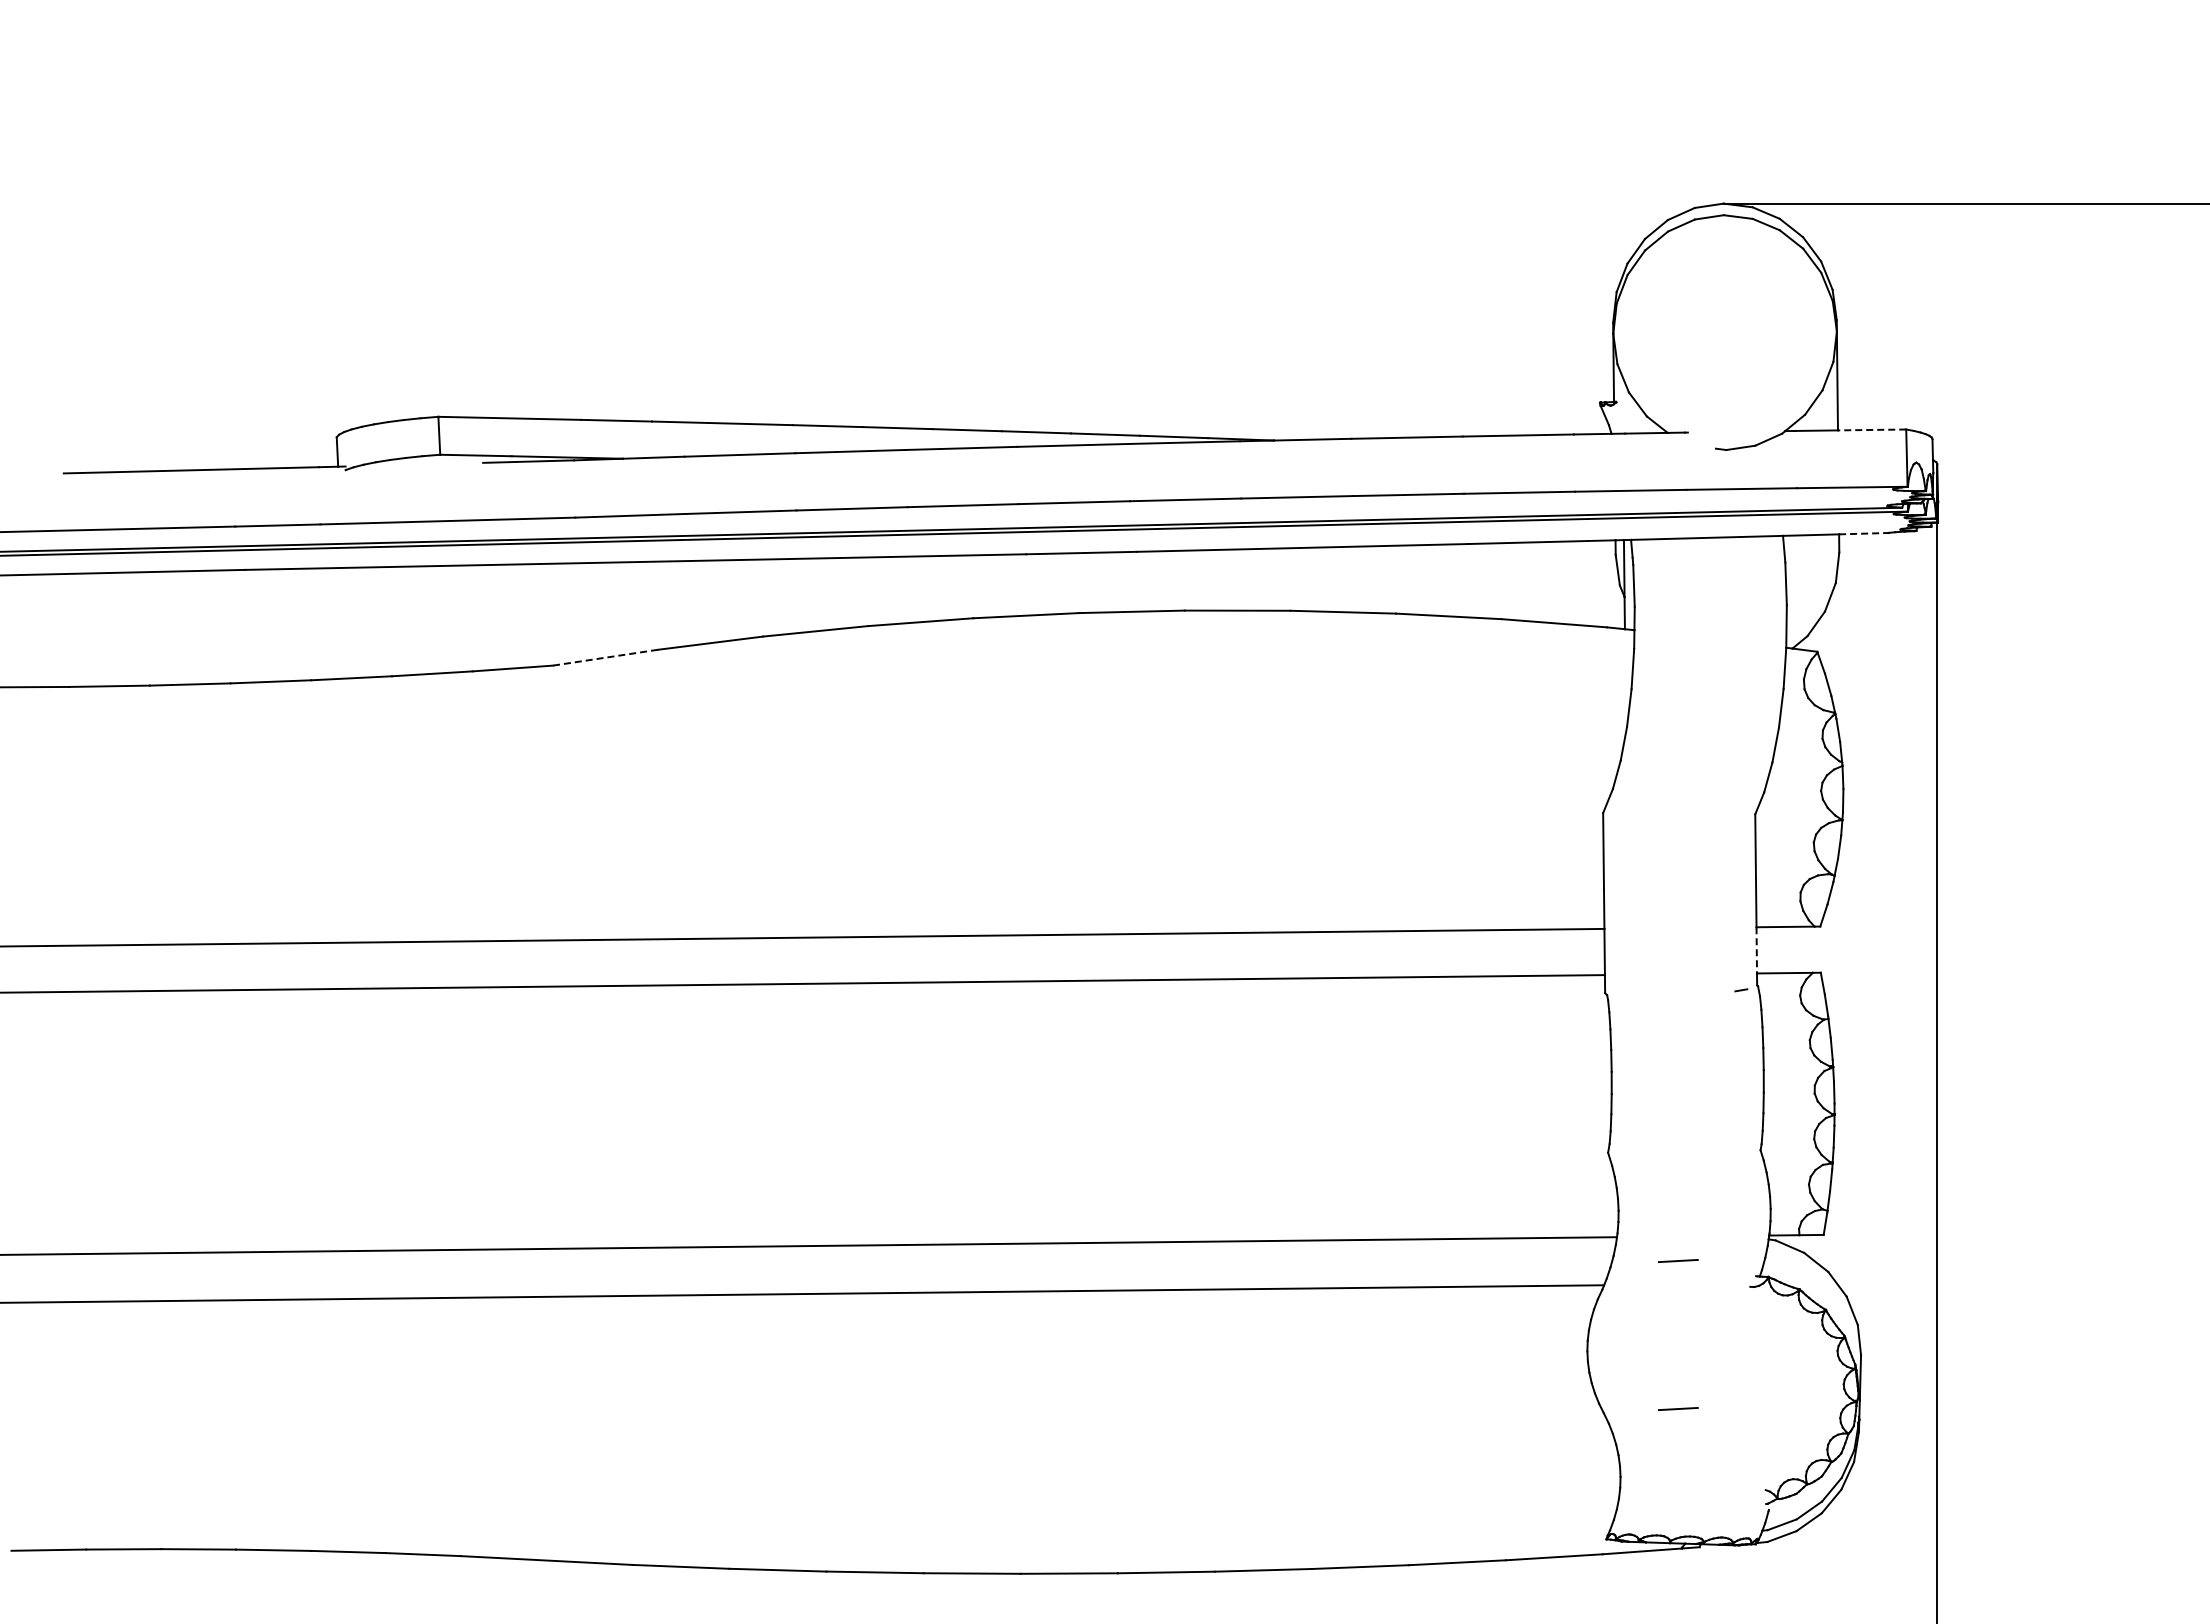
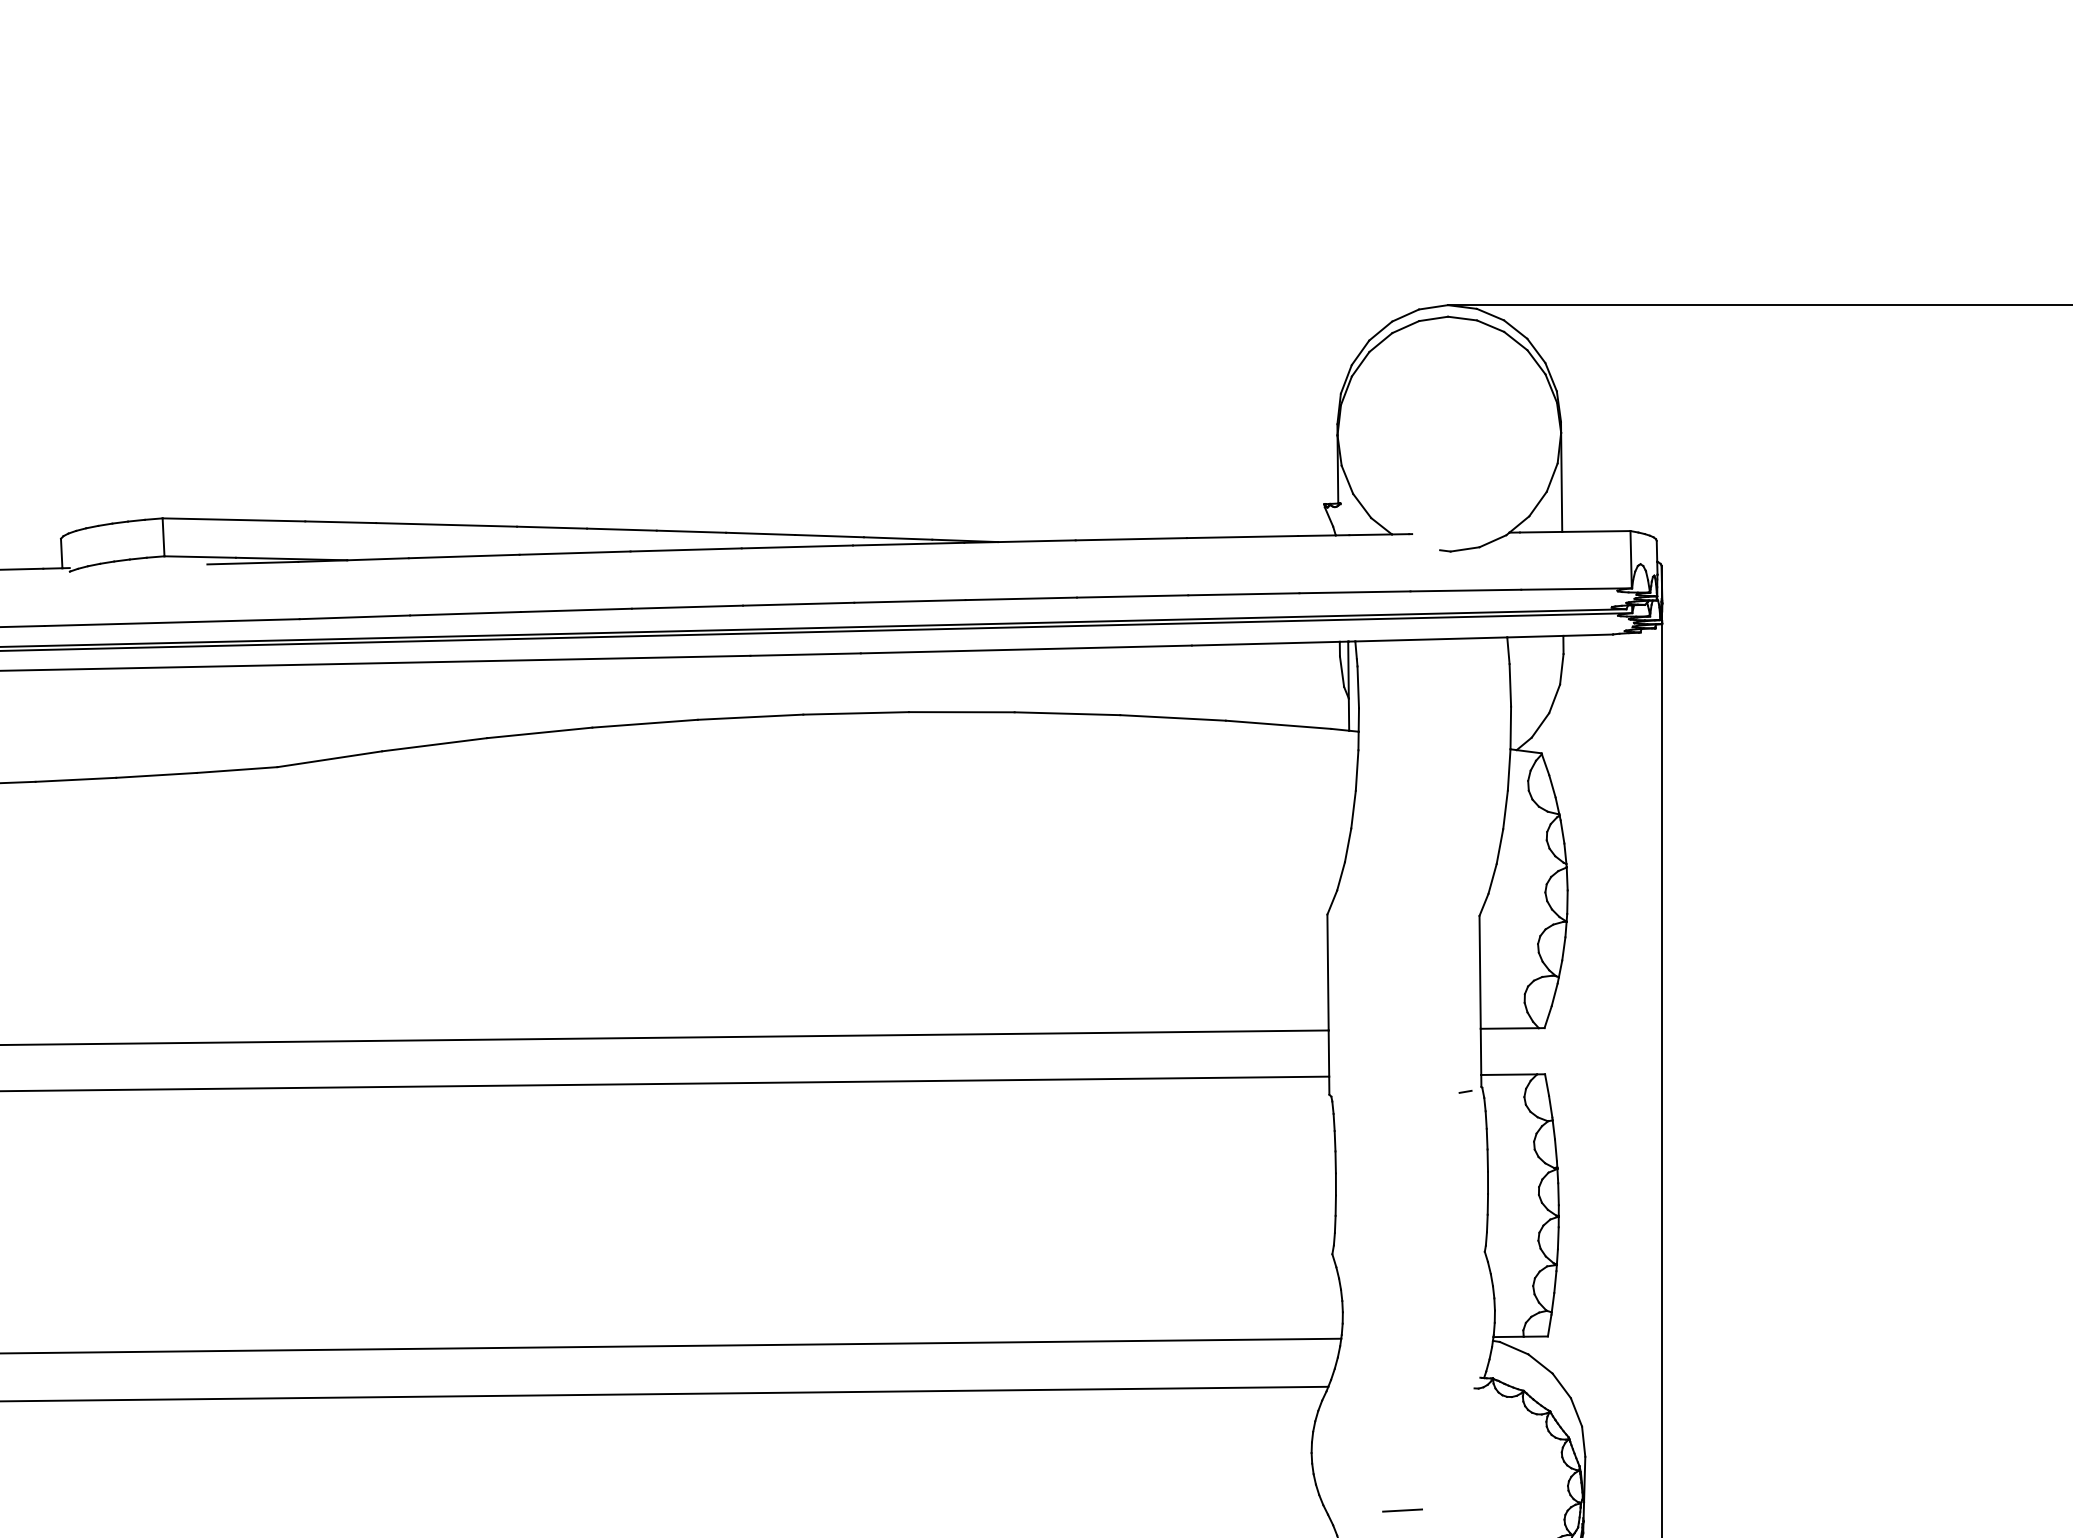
line: (1871, 429) -> (1595, 531), dashed -> solid
line: (1863, 533) -> (1587, 635), dashed -> solid
line: (605, 657) -> (329, 759), dashed -> solid
line: (1756, 950) -> (1480, 1052), dashed -> solid
line: (1678, 1260) -> (1402, 1362), removed

